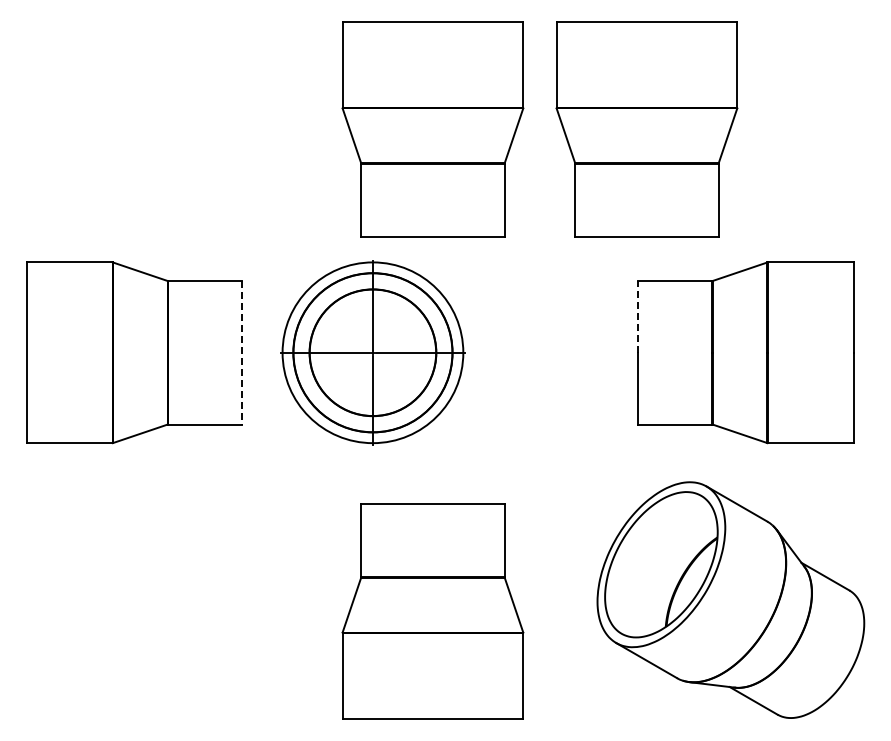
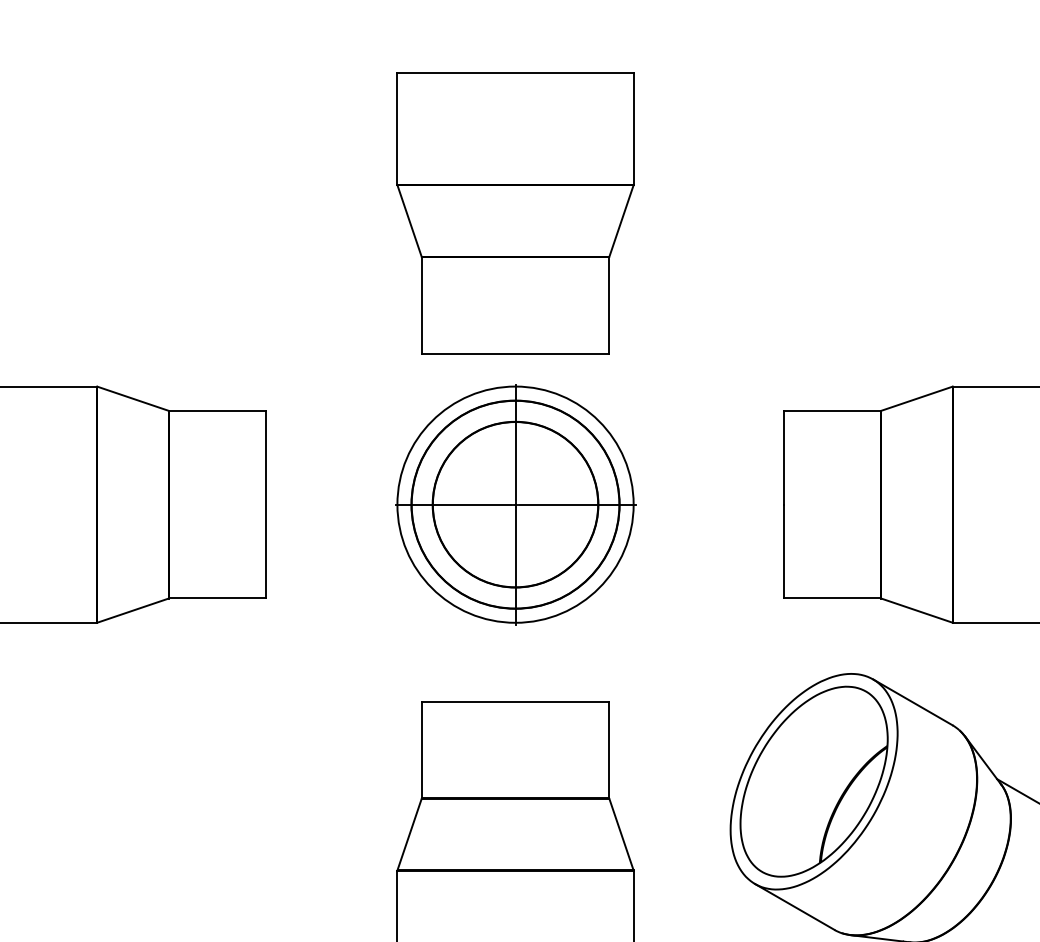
part: (646, 129) -> (794, 212), removed
line: (638, 316) -> (784, 457), dashed -> solid
line: (241, 352) -> (265, 504), dashed -> solid
part: (372, 352) -> (514, 504), moved

